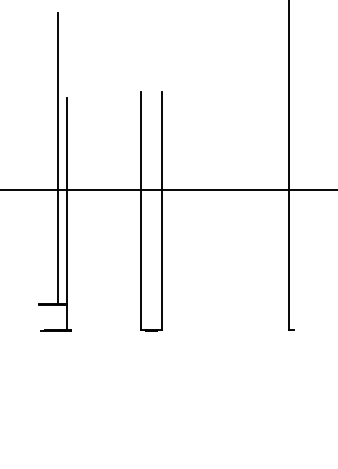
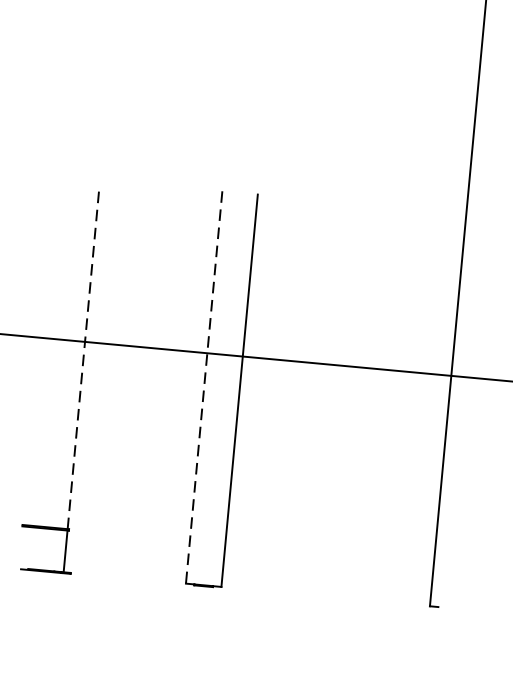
line: (58, 157) -> (76, 286), removed
line: (66, 201) -> (83, 360), solid -> dashed
line: (140, 211) -> (203, 388), solid -> dashed

